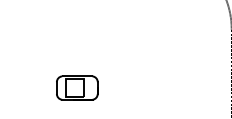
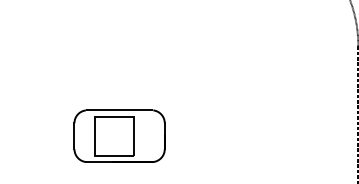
part: (77, 87) -> (120, 135), size x1.43

